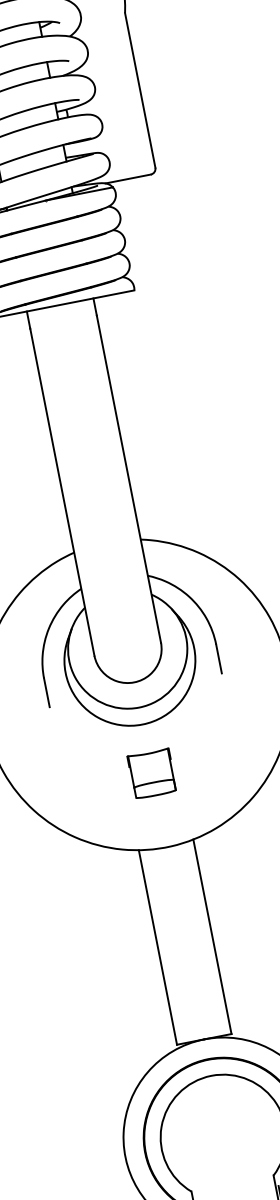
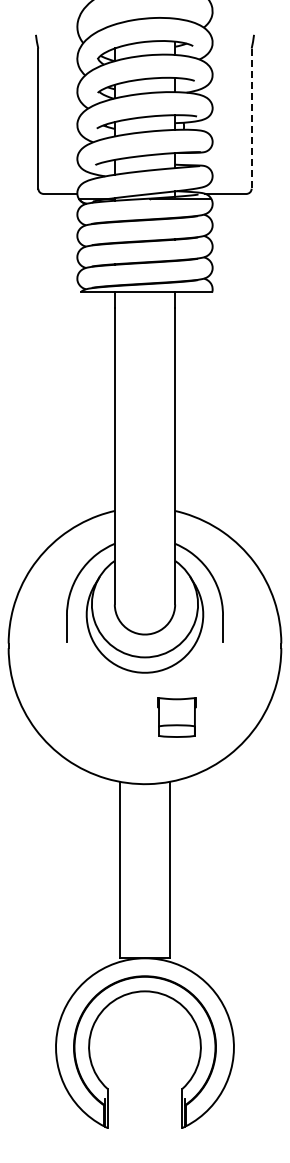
line: (140, 91) -> (251, 119), solid -> dashed
part: (151, 773) -> (176, 717), moved

